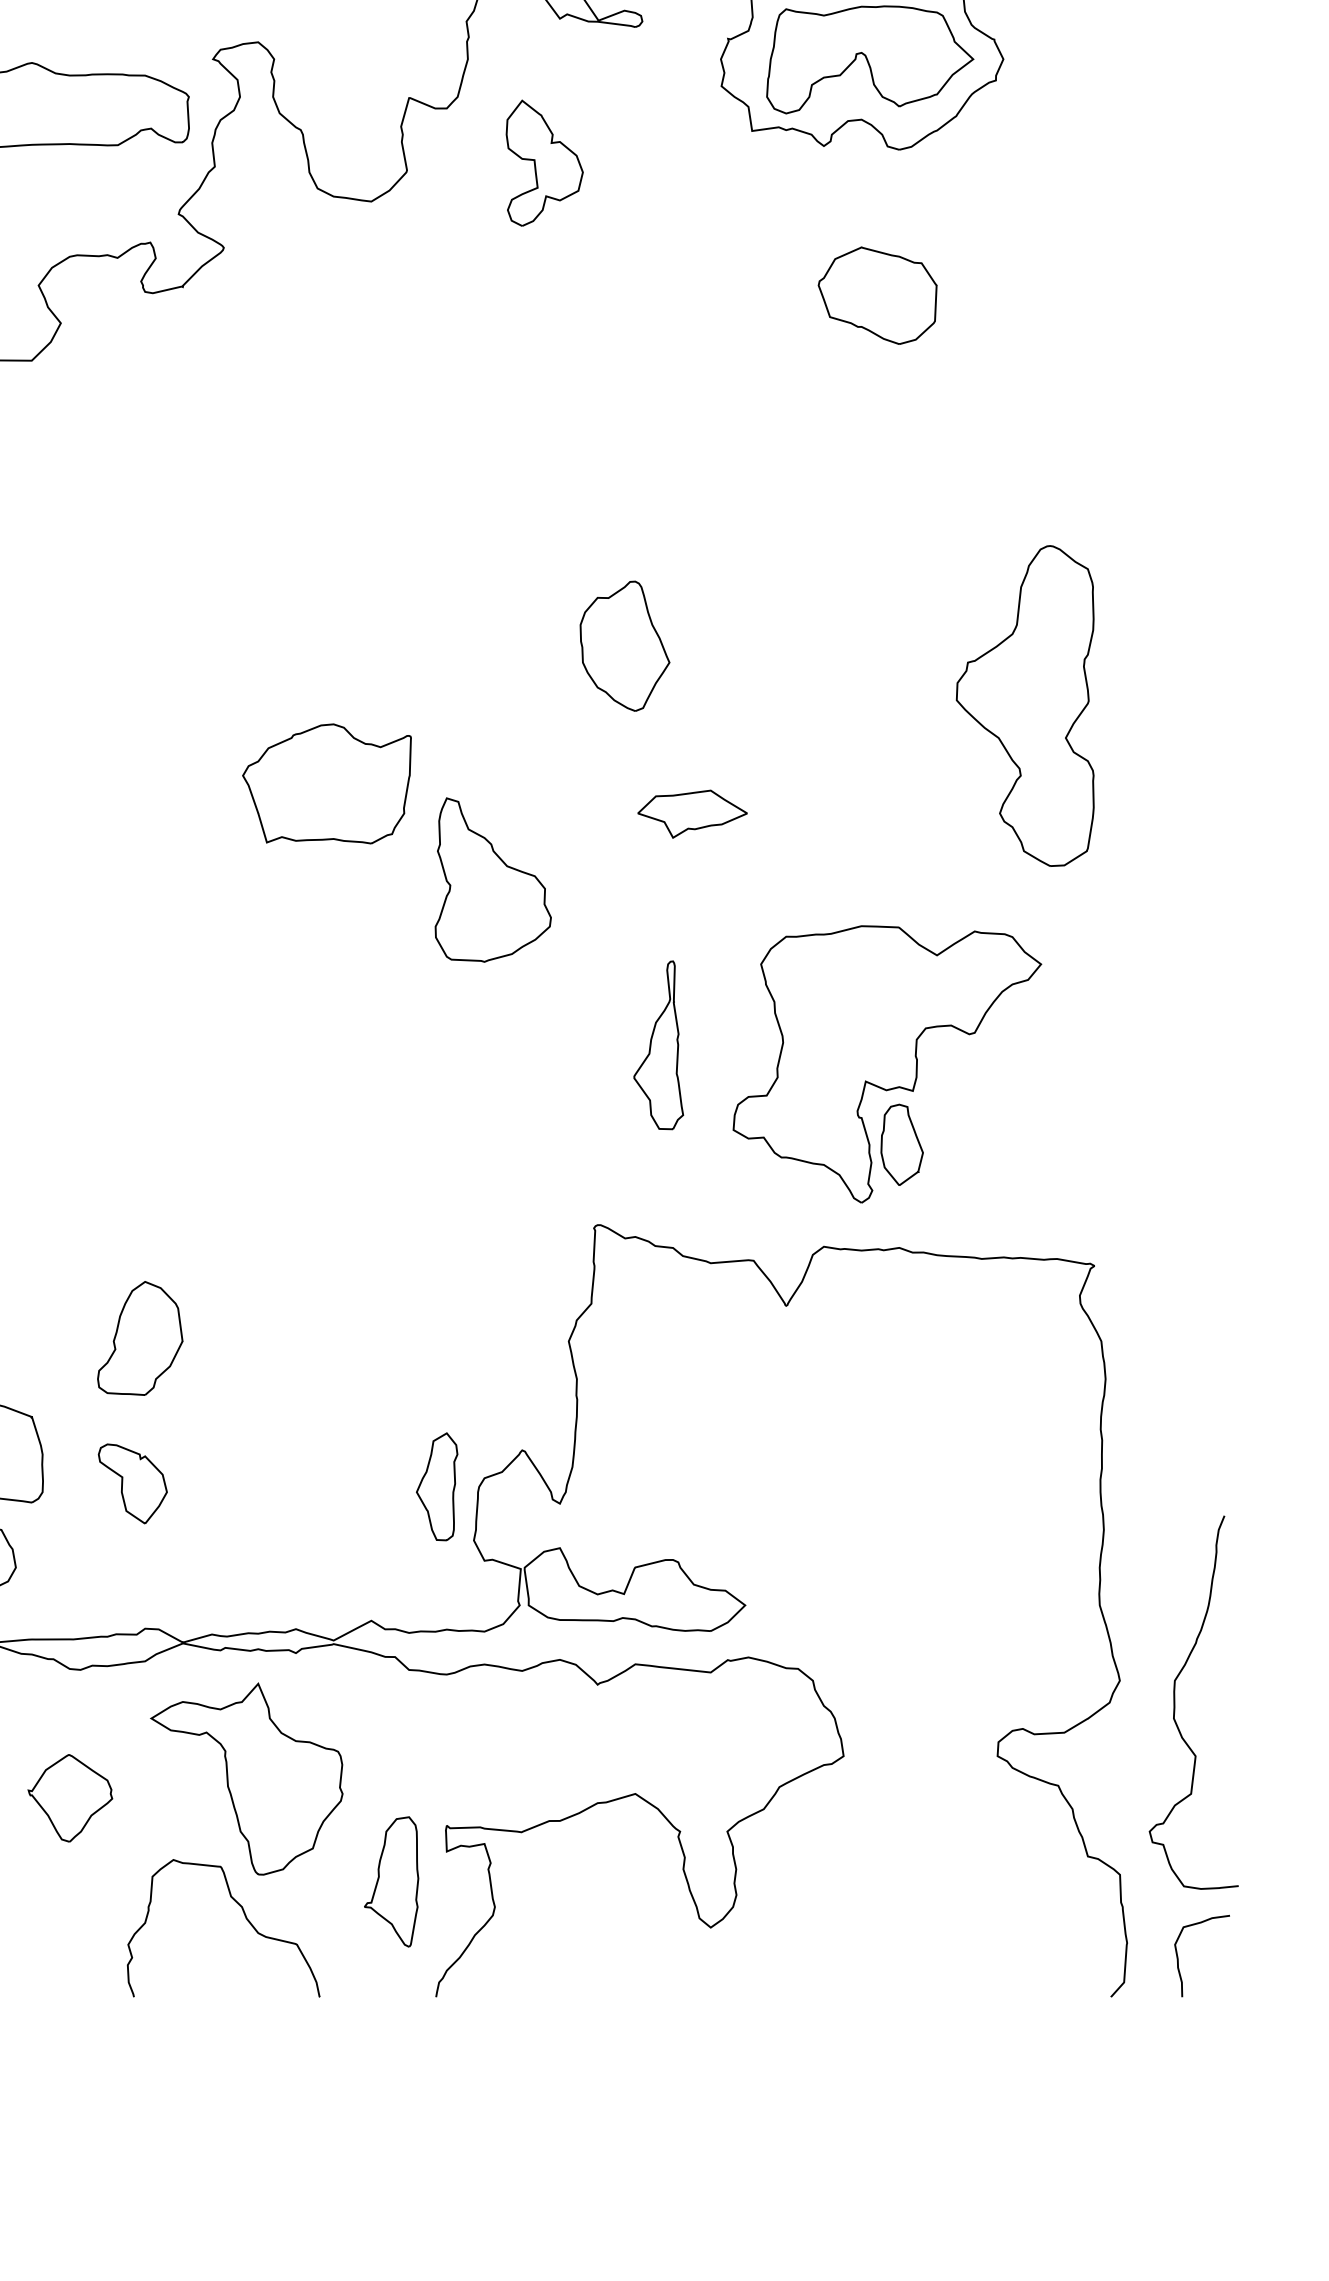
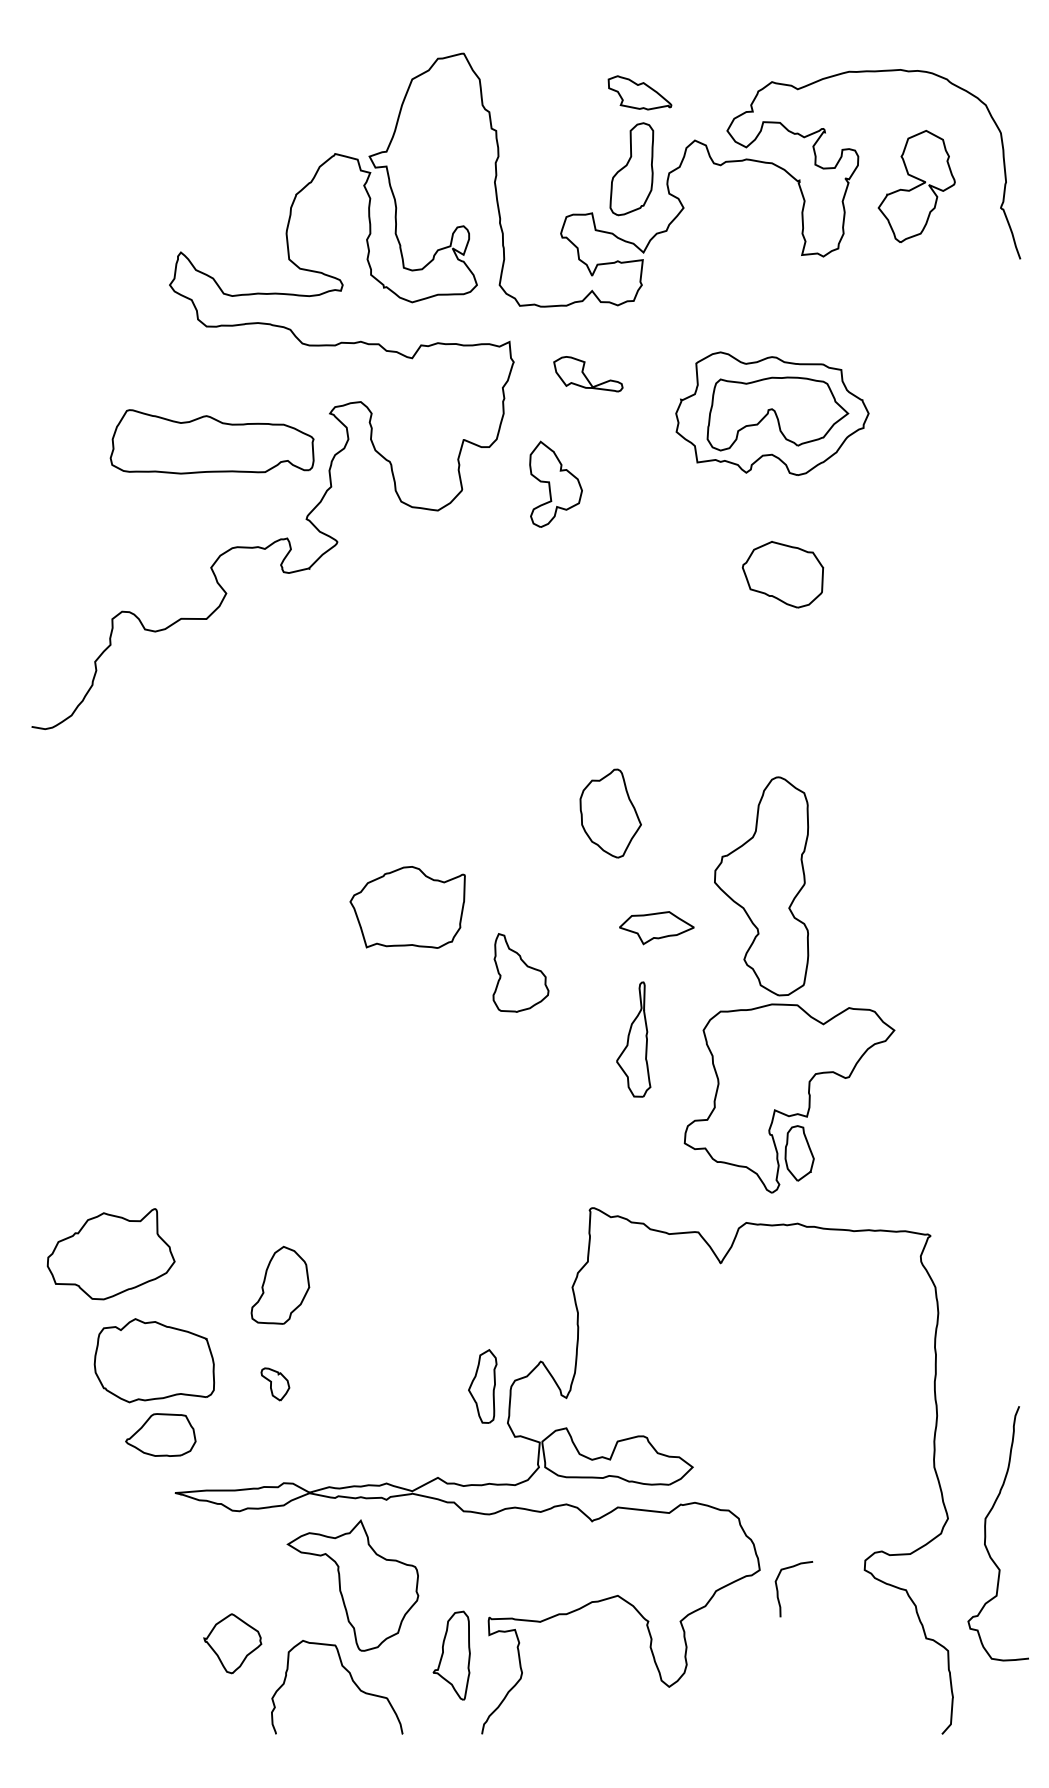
part: (1025, 706) -> (761, 886), moved
part: (492, 879) -> (520, 972), size x0.7
part: (658, 1045) -> (633, 1039), moved
part: (133, 1483) -> (275, 1384), size x0.6
part: (69, 1797) -> (232, 1643), moved
curve: (1179, 1956) -> (778, 1589), moved

